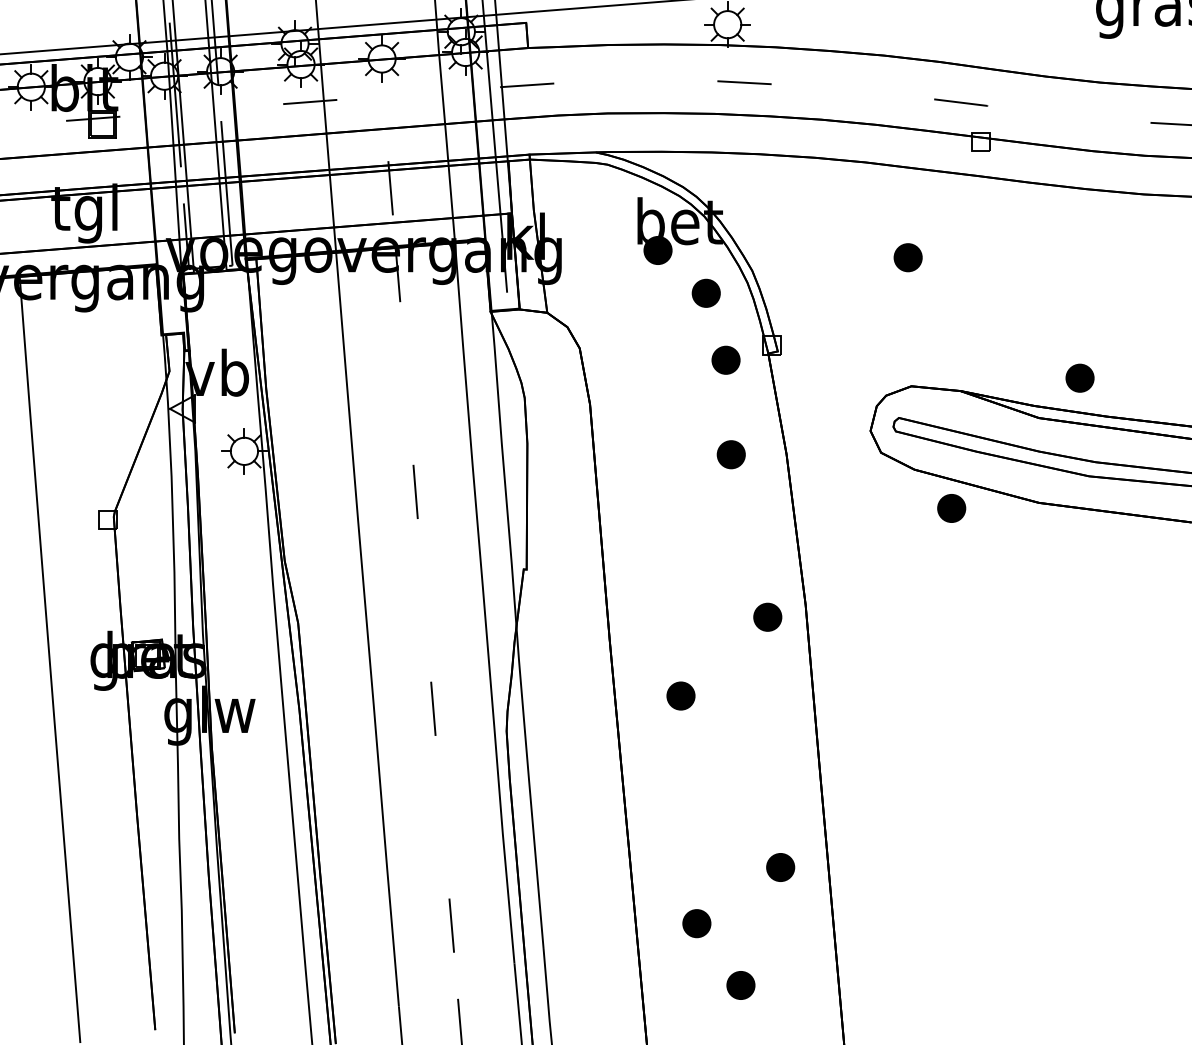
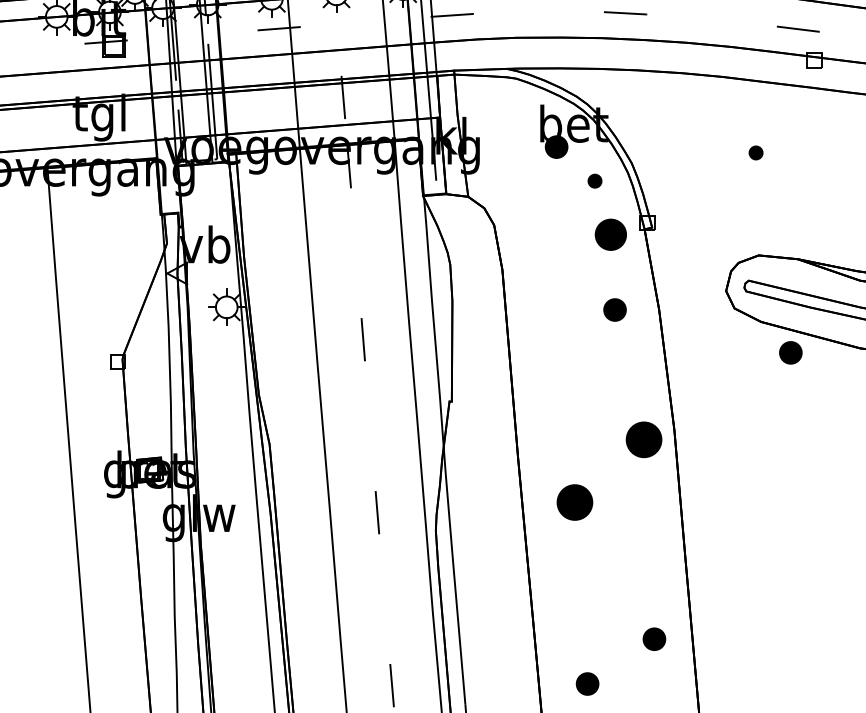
part: (907, 257) -> (755, 152), size x0.6
part: (705, 292) -> (594, 180), size x0.6
part: (725, 359) -> (610, 234), size x1.4
part: (767, 616) -> (643, 439), size x1.6
part: (680, 695) -> (574, 502), size x1.6

